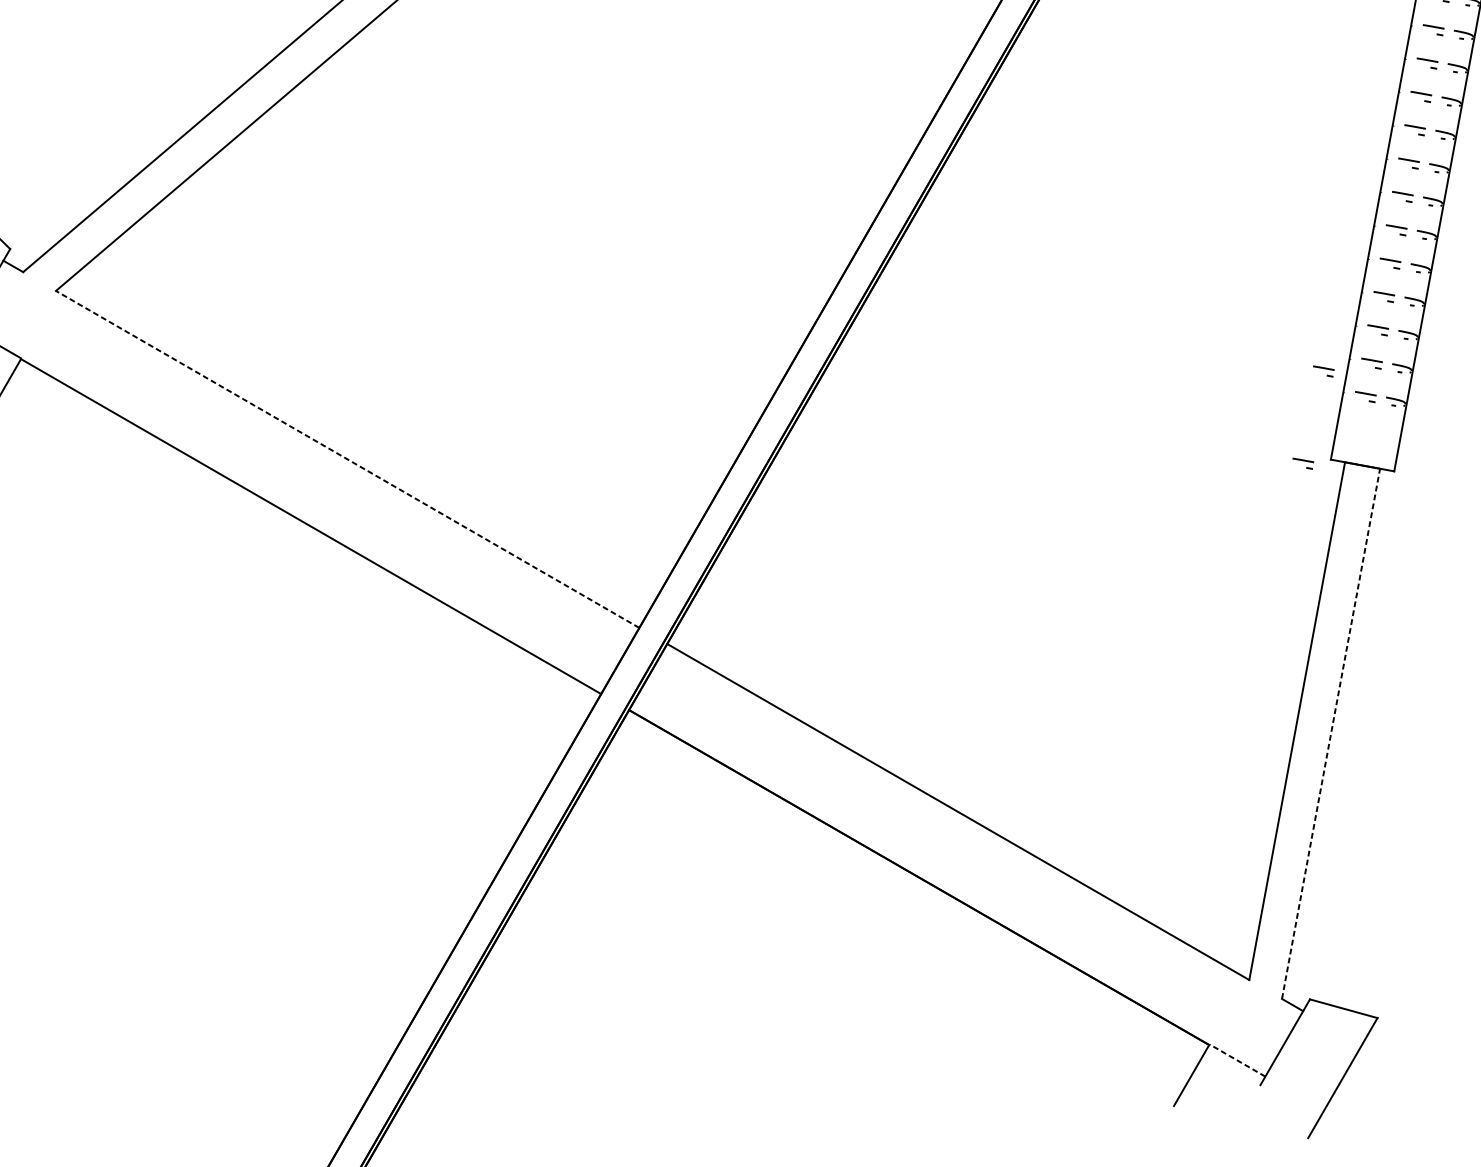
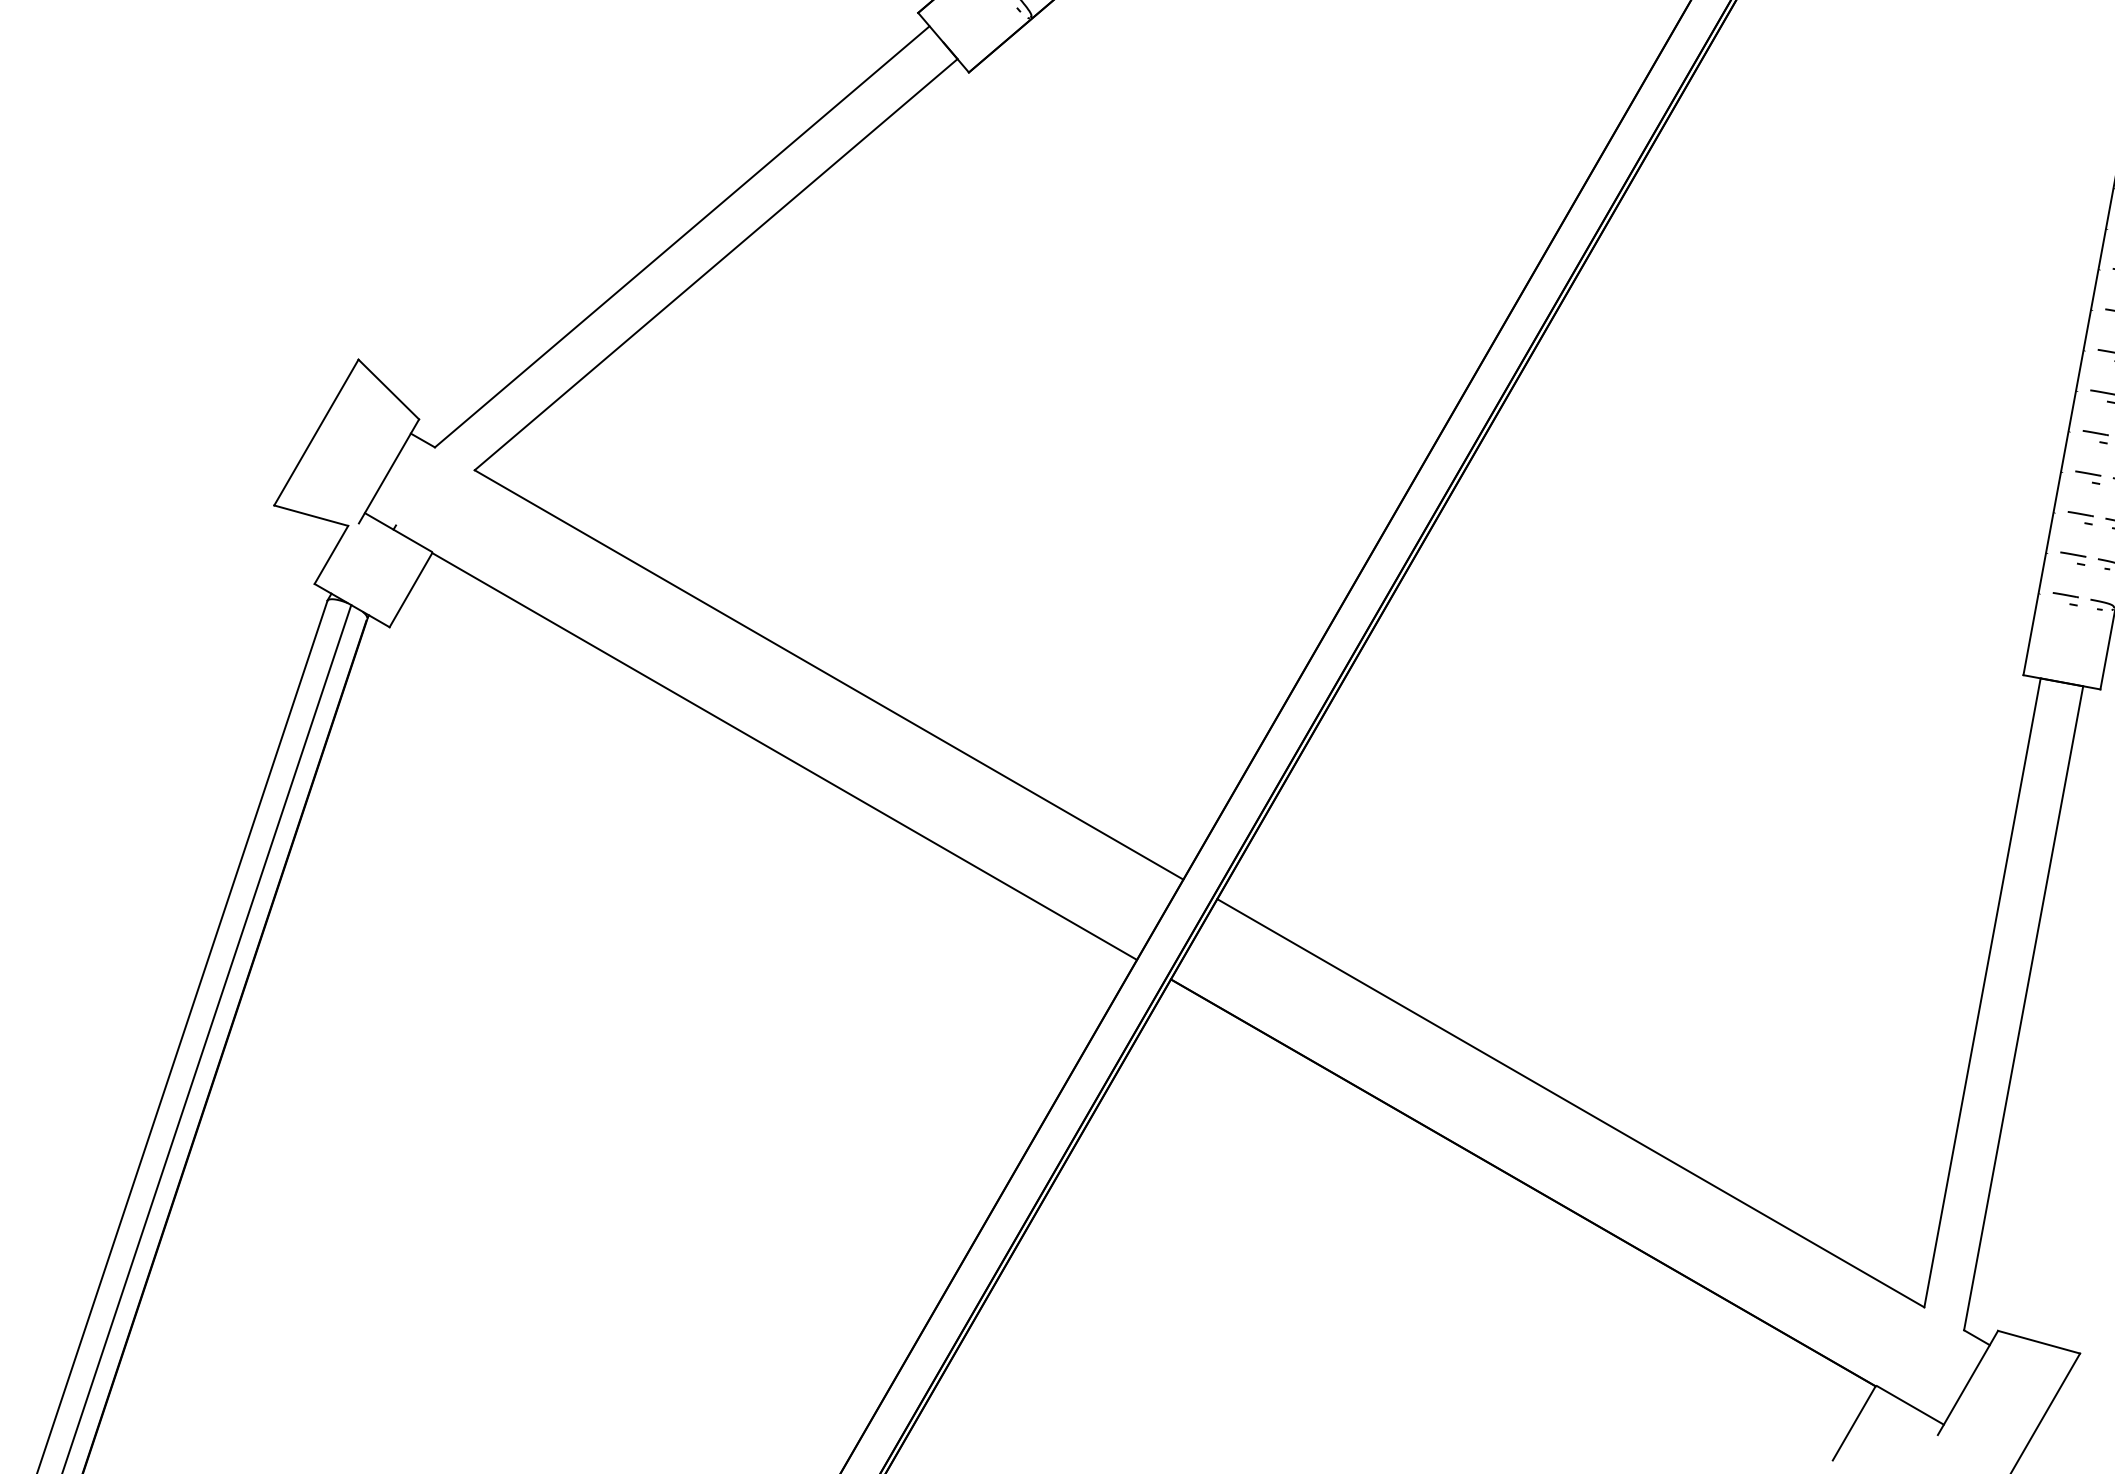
part: (1323, 371) -> (2014, 568), removed
line: (347, 459) -> (828, 674), dashed -> solid
part: (1302, 464) -> (1989, 680), removed
line: (1330, 733) -> (2023, 1007), dashed -> solid
line: (1237, 1060) -> (1910, 1405), dashed -> solid

